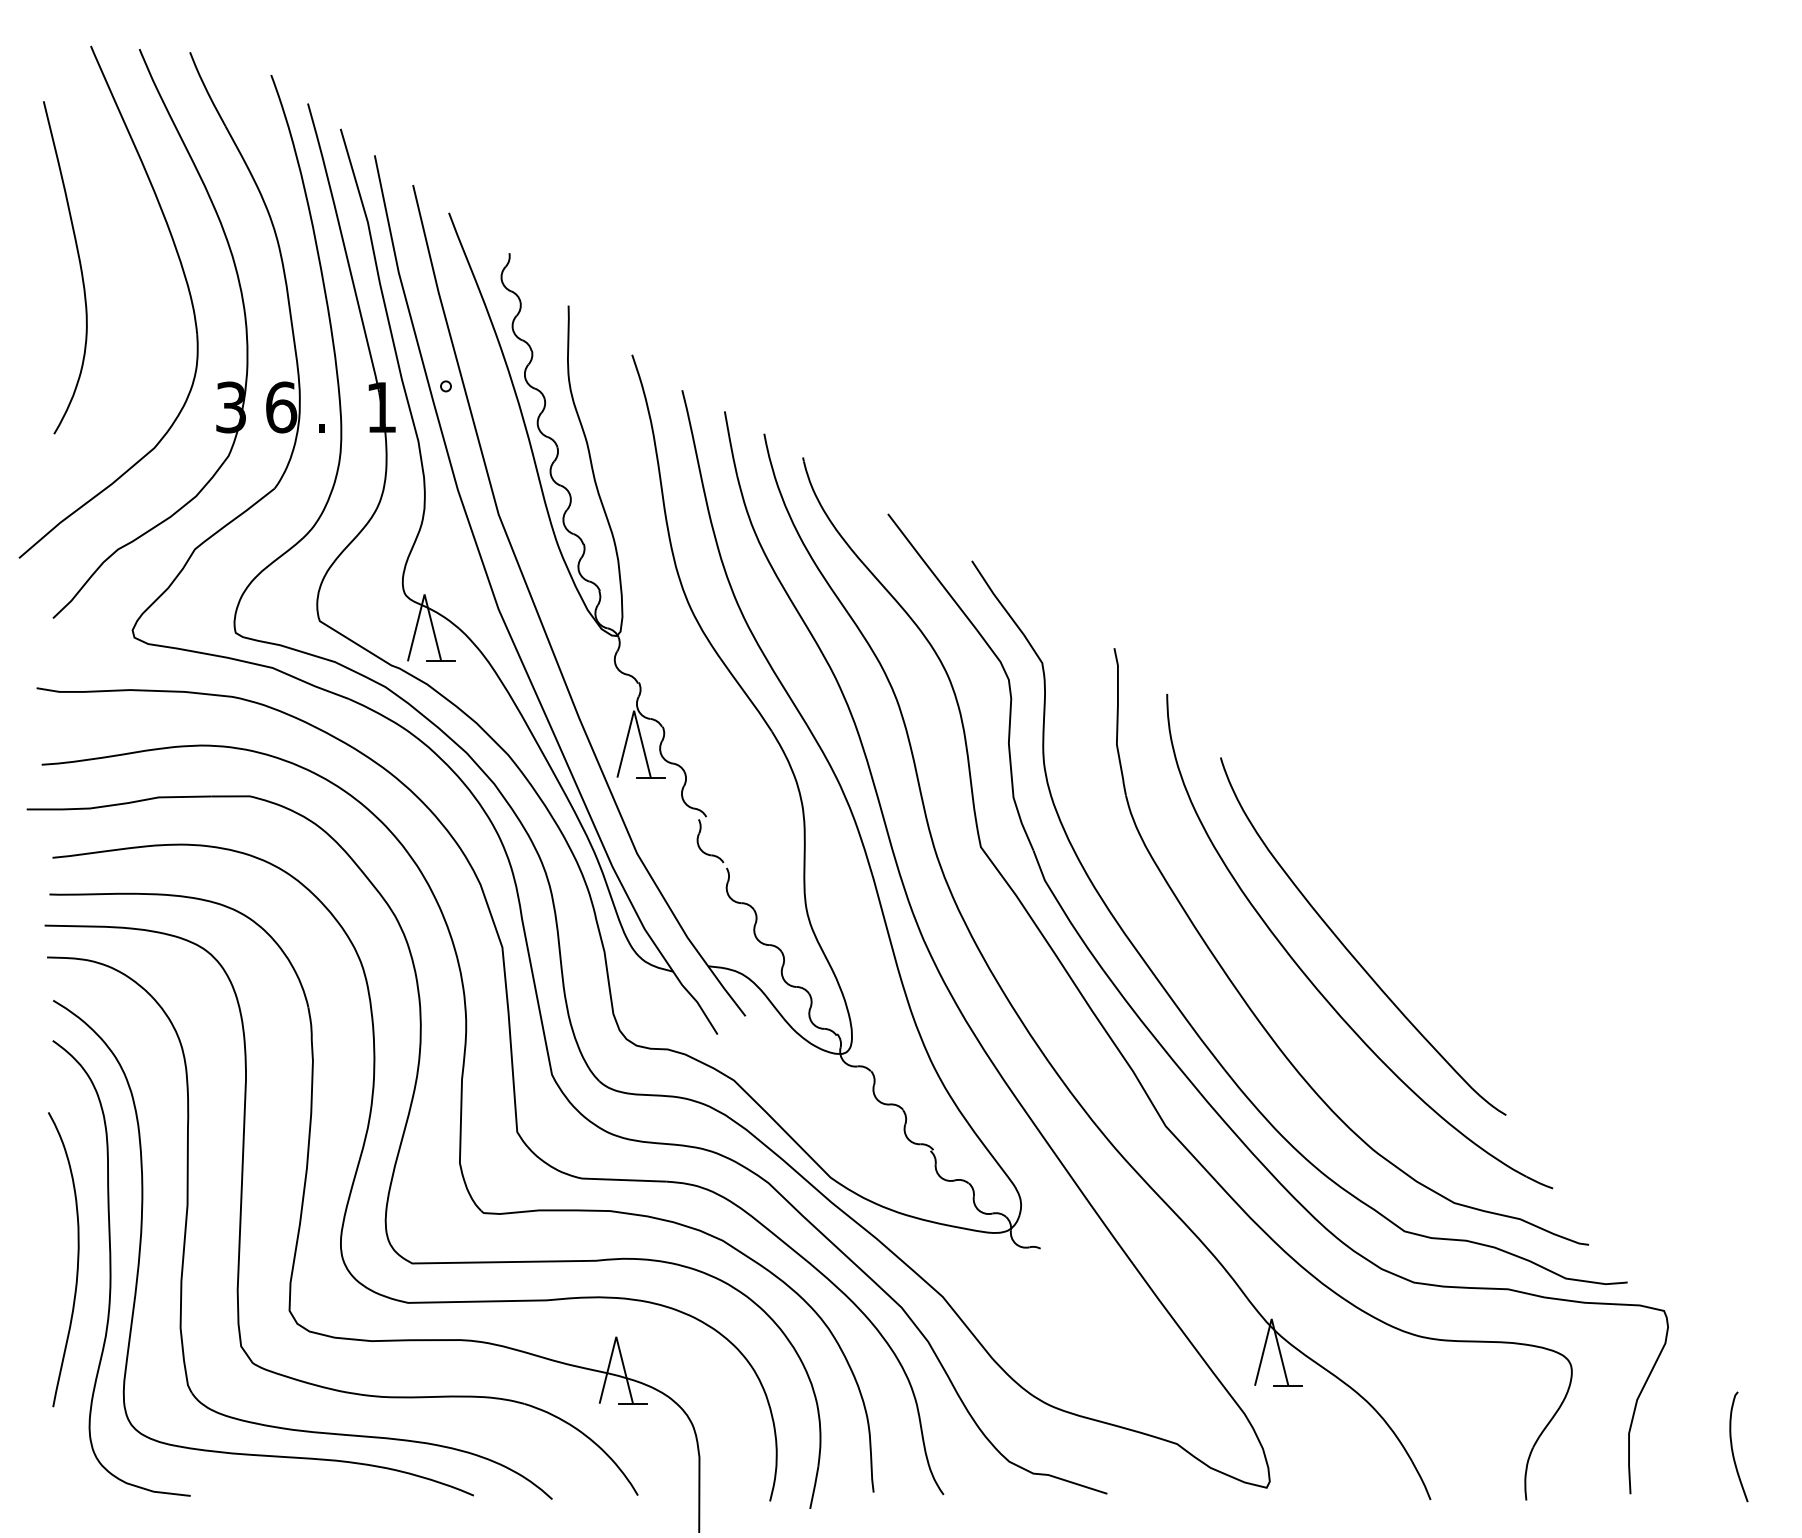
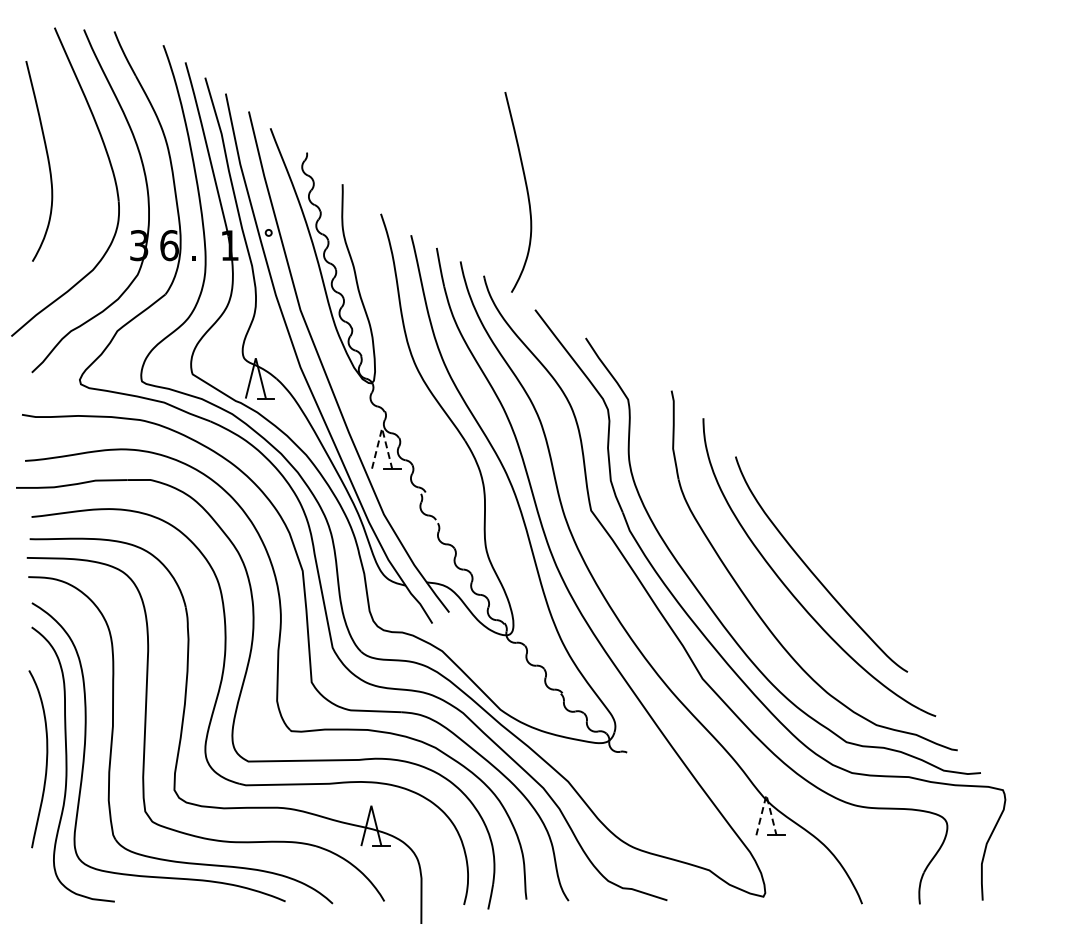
curve: (873, 319) -> (526, 192), added
line: (634, 710) -> (382, 428), solid -> dashed
line: (1271, 1319) -> (766, 795), solid -> dashed
curve: (1732, 1445) -> (1044, 871), removed

